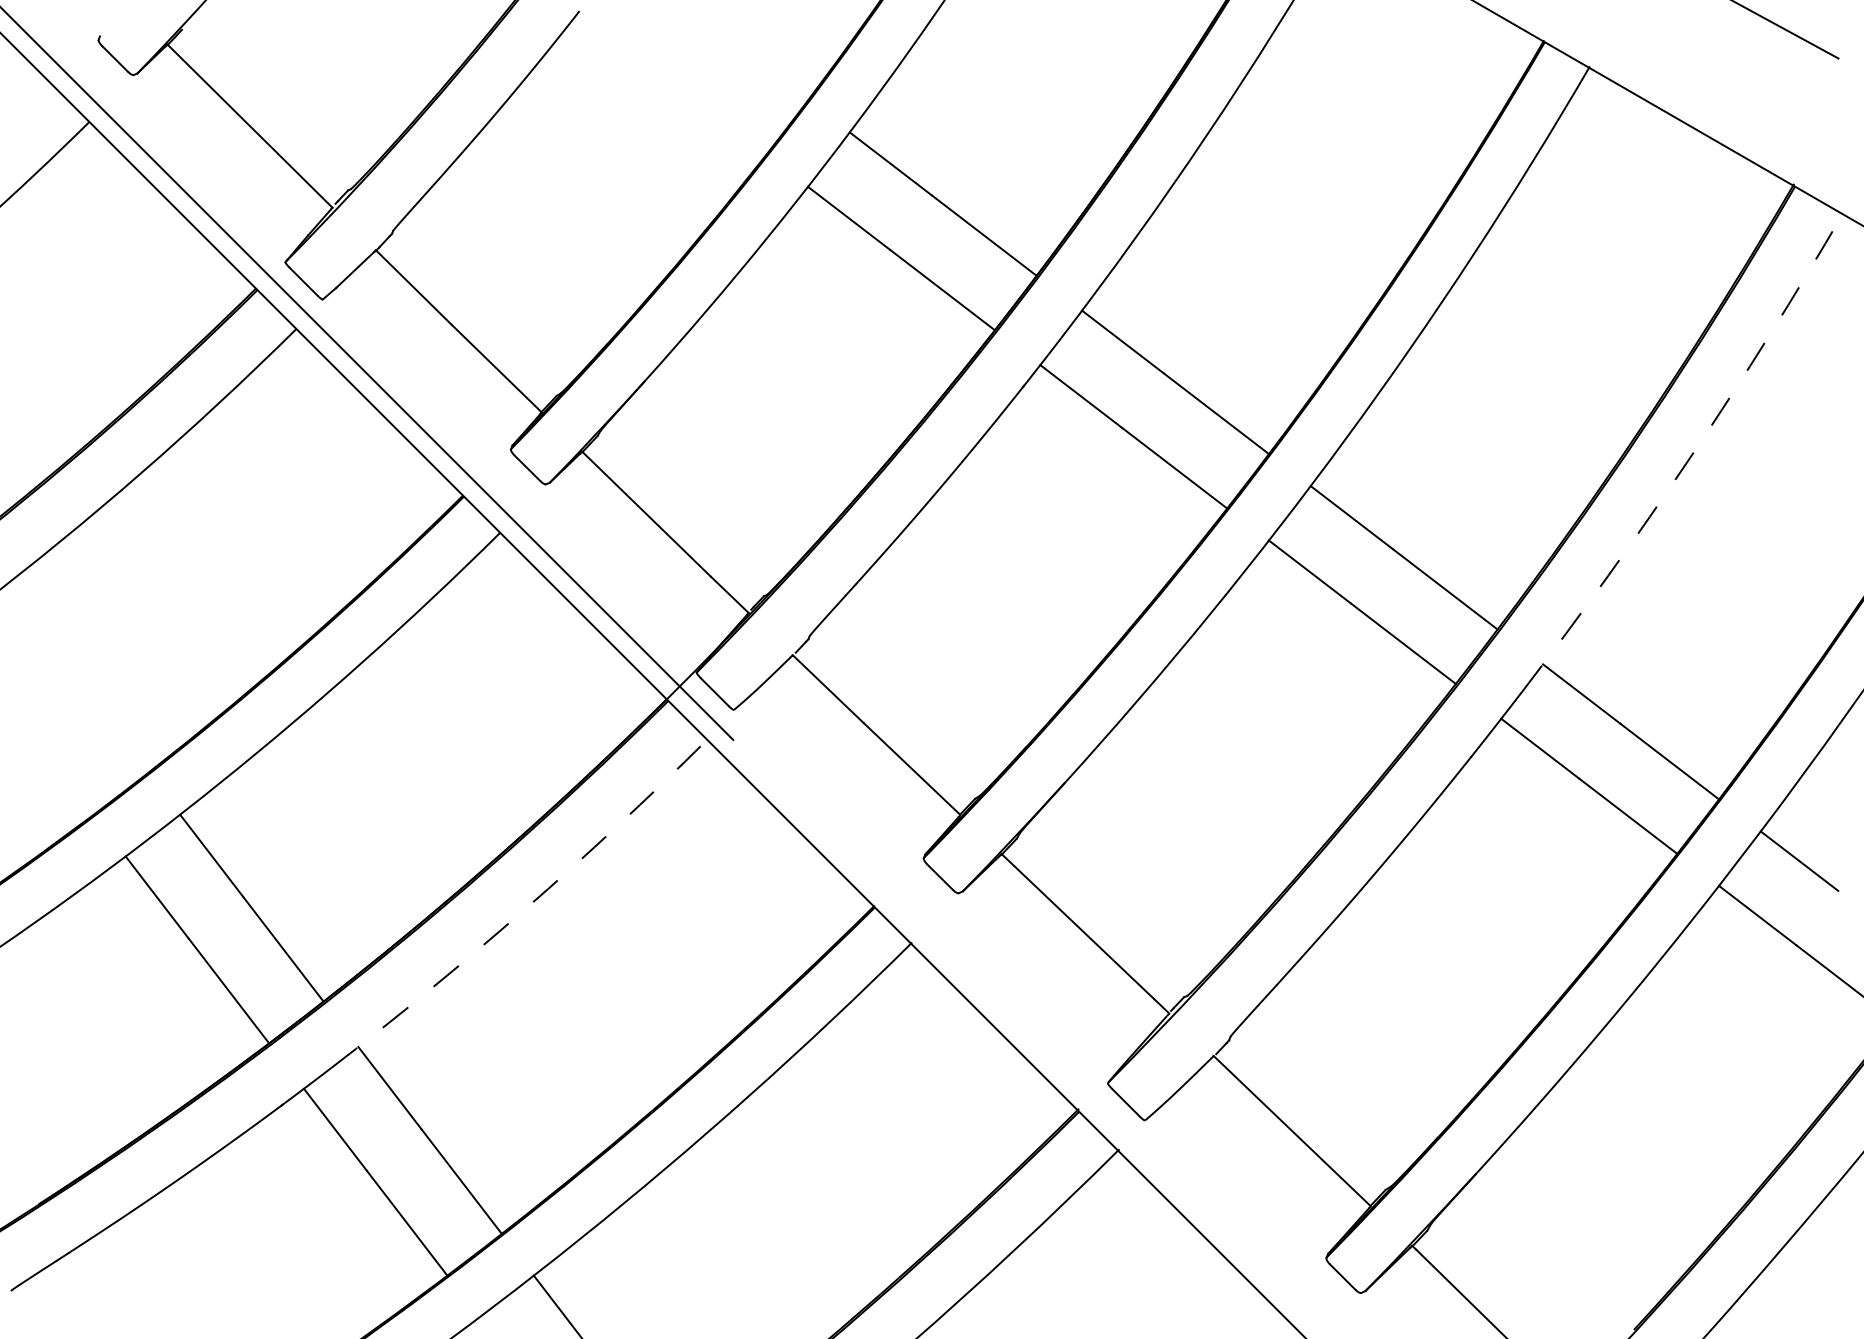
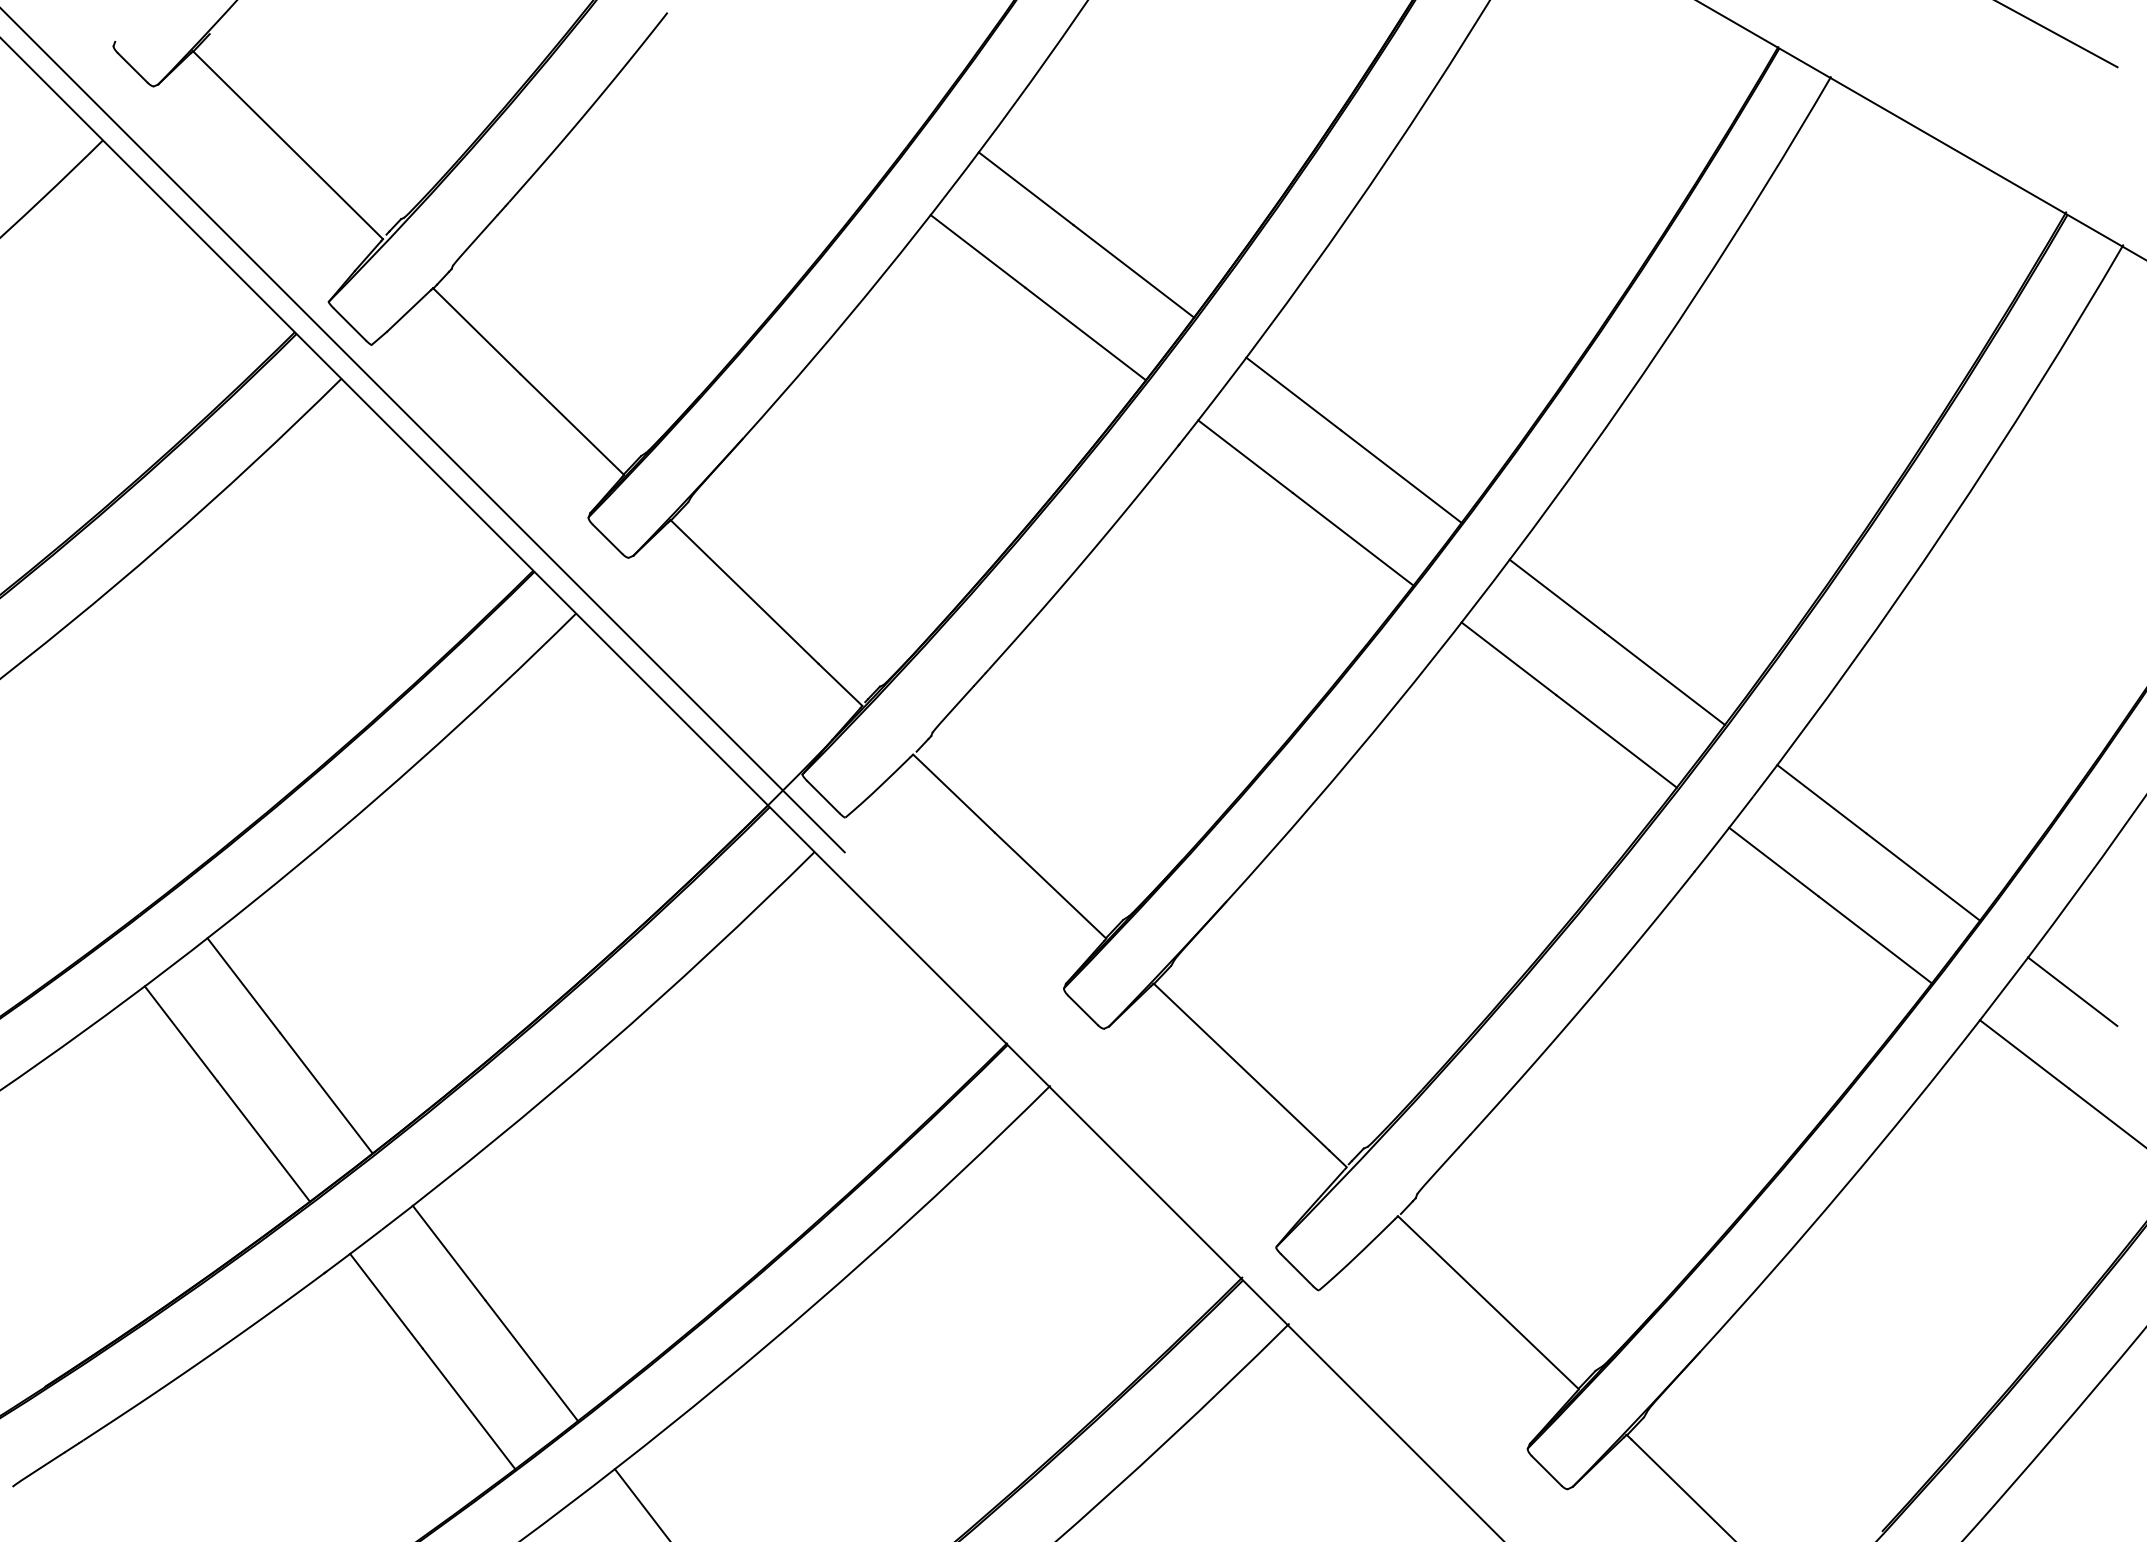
arc: (1690, 457) -> (1947, 526), dashed -> solid
arc: (524, 909) -> (604, 1047), dashed -> solid

